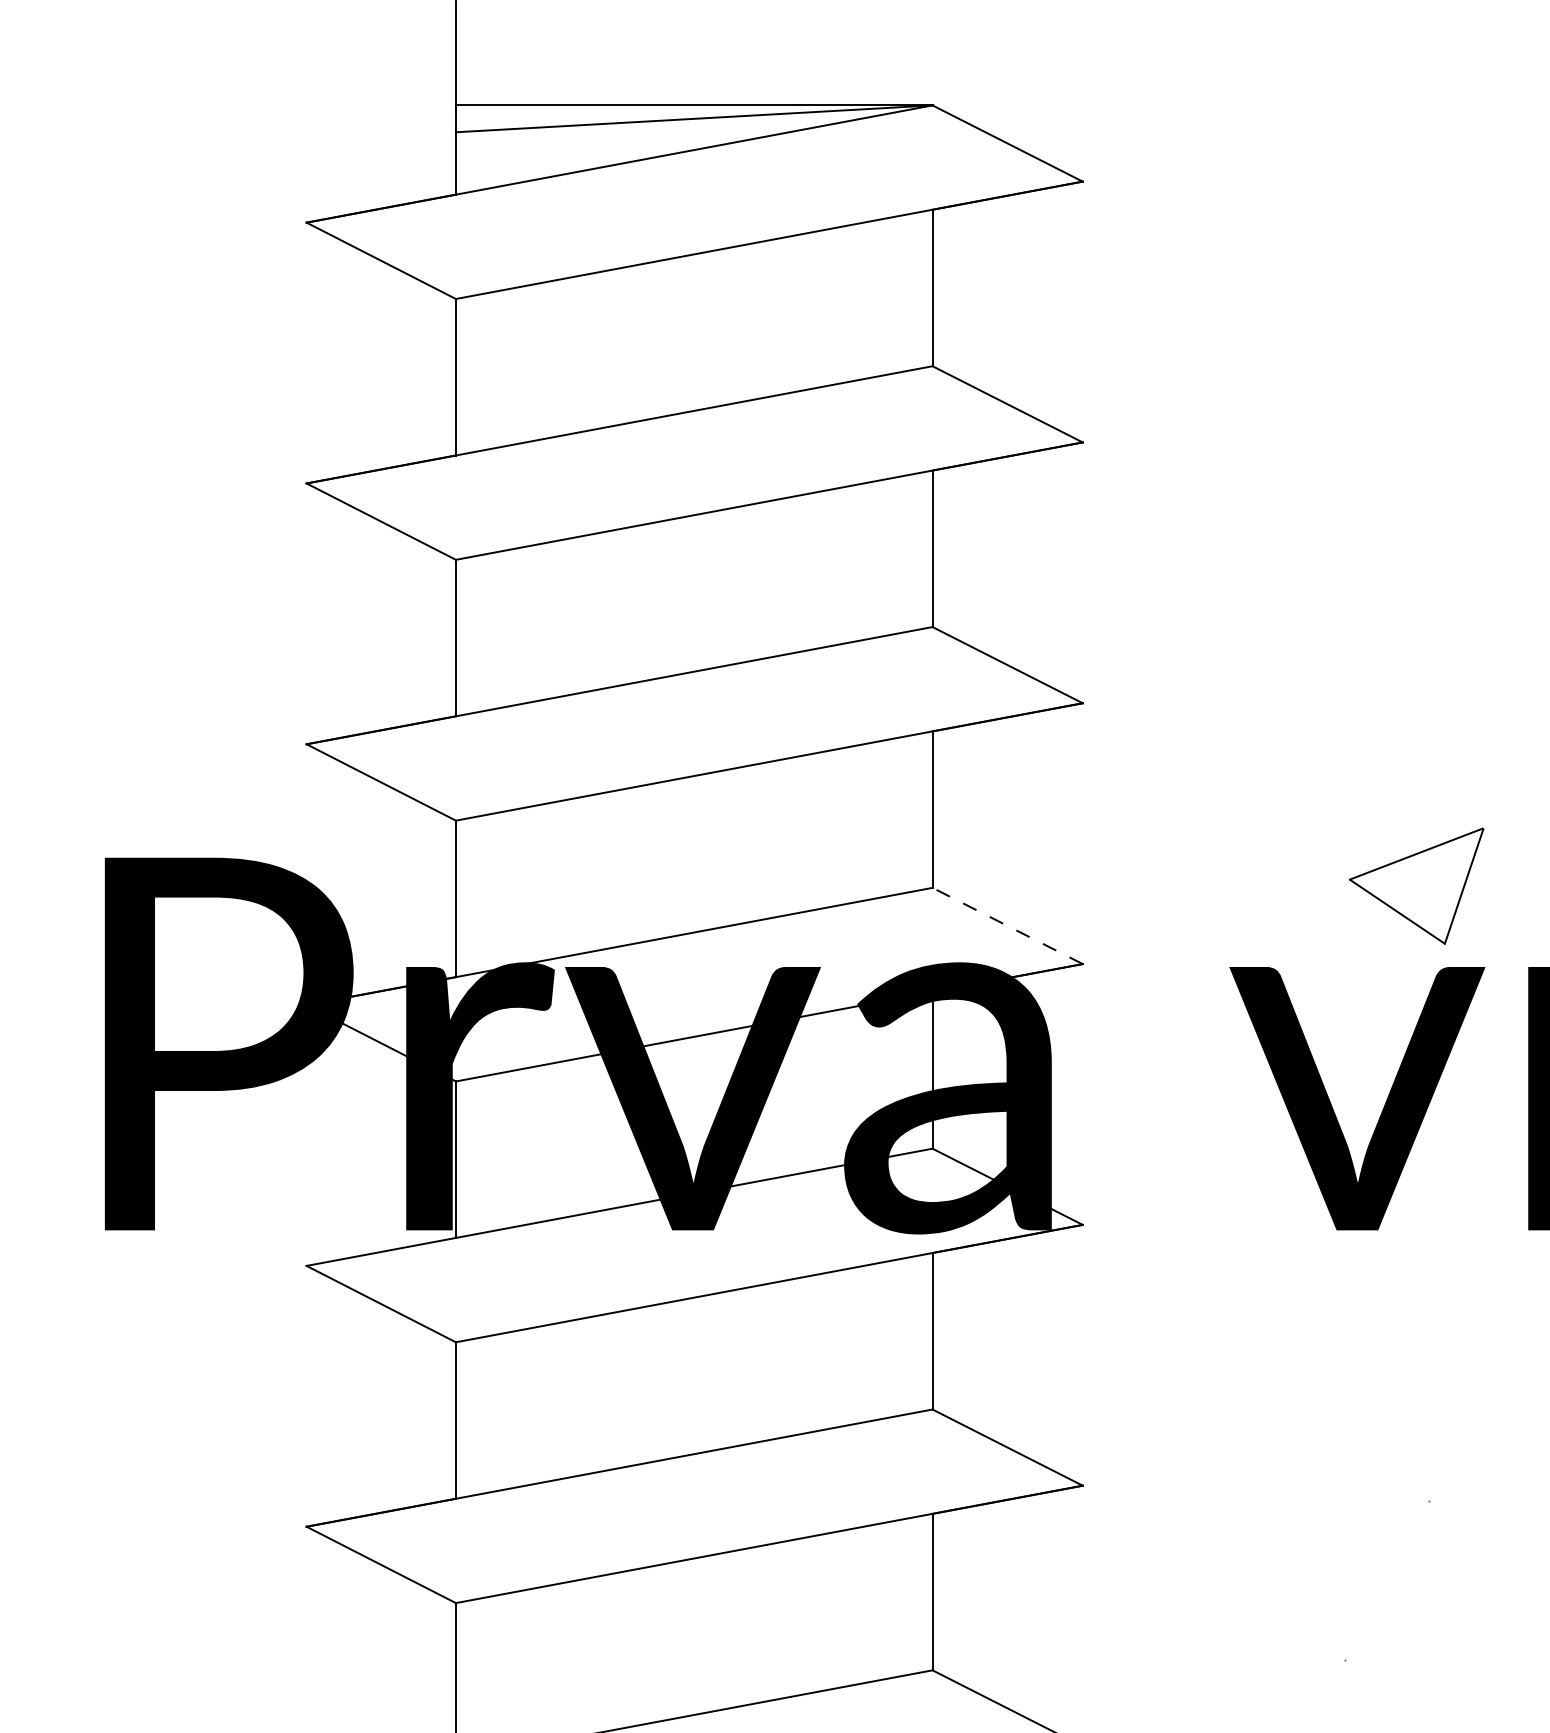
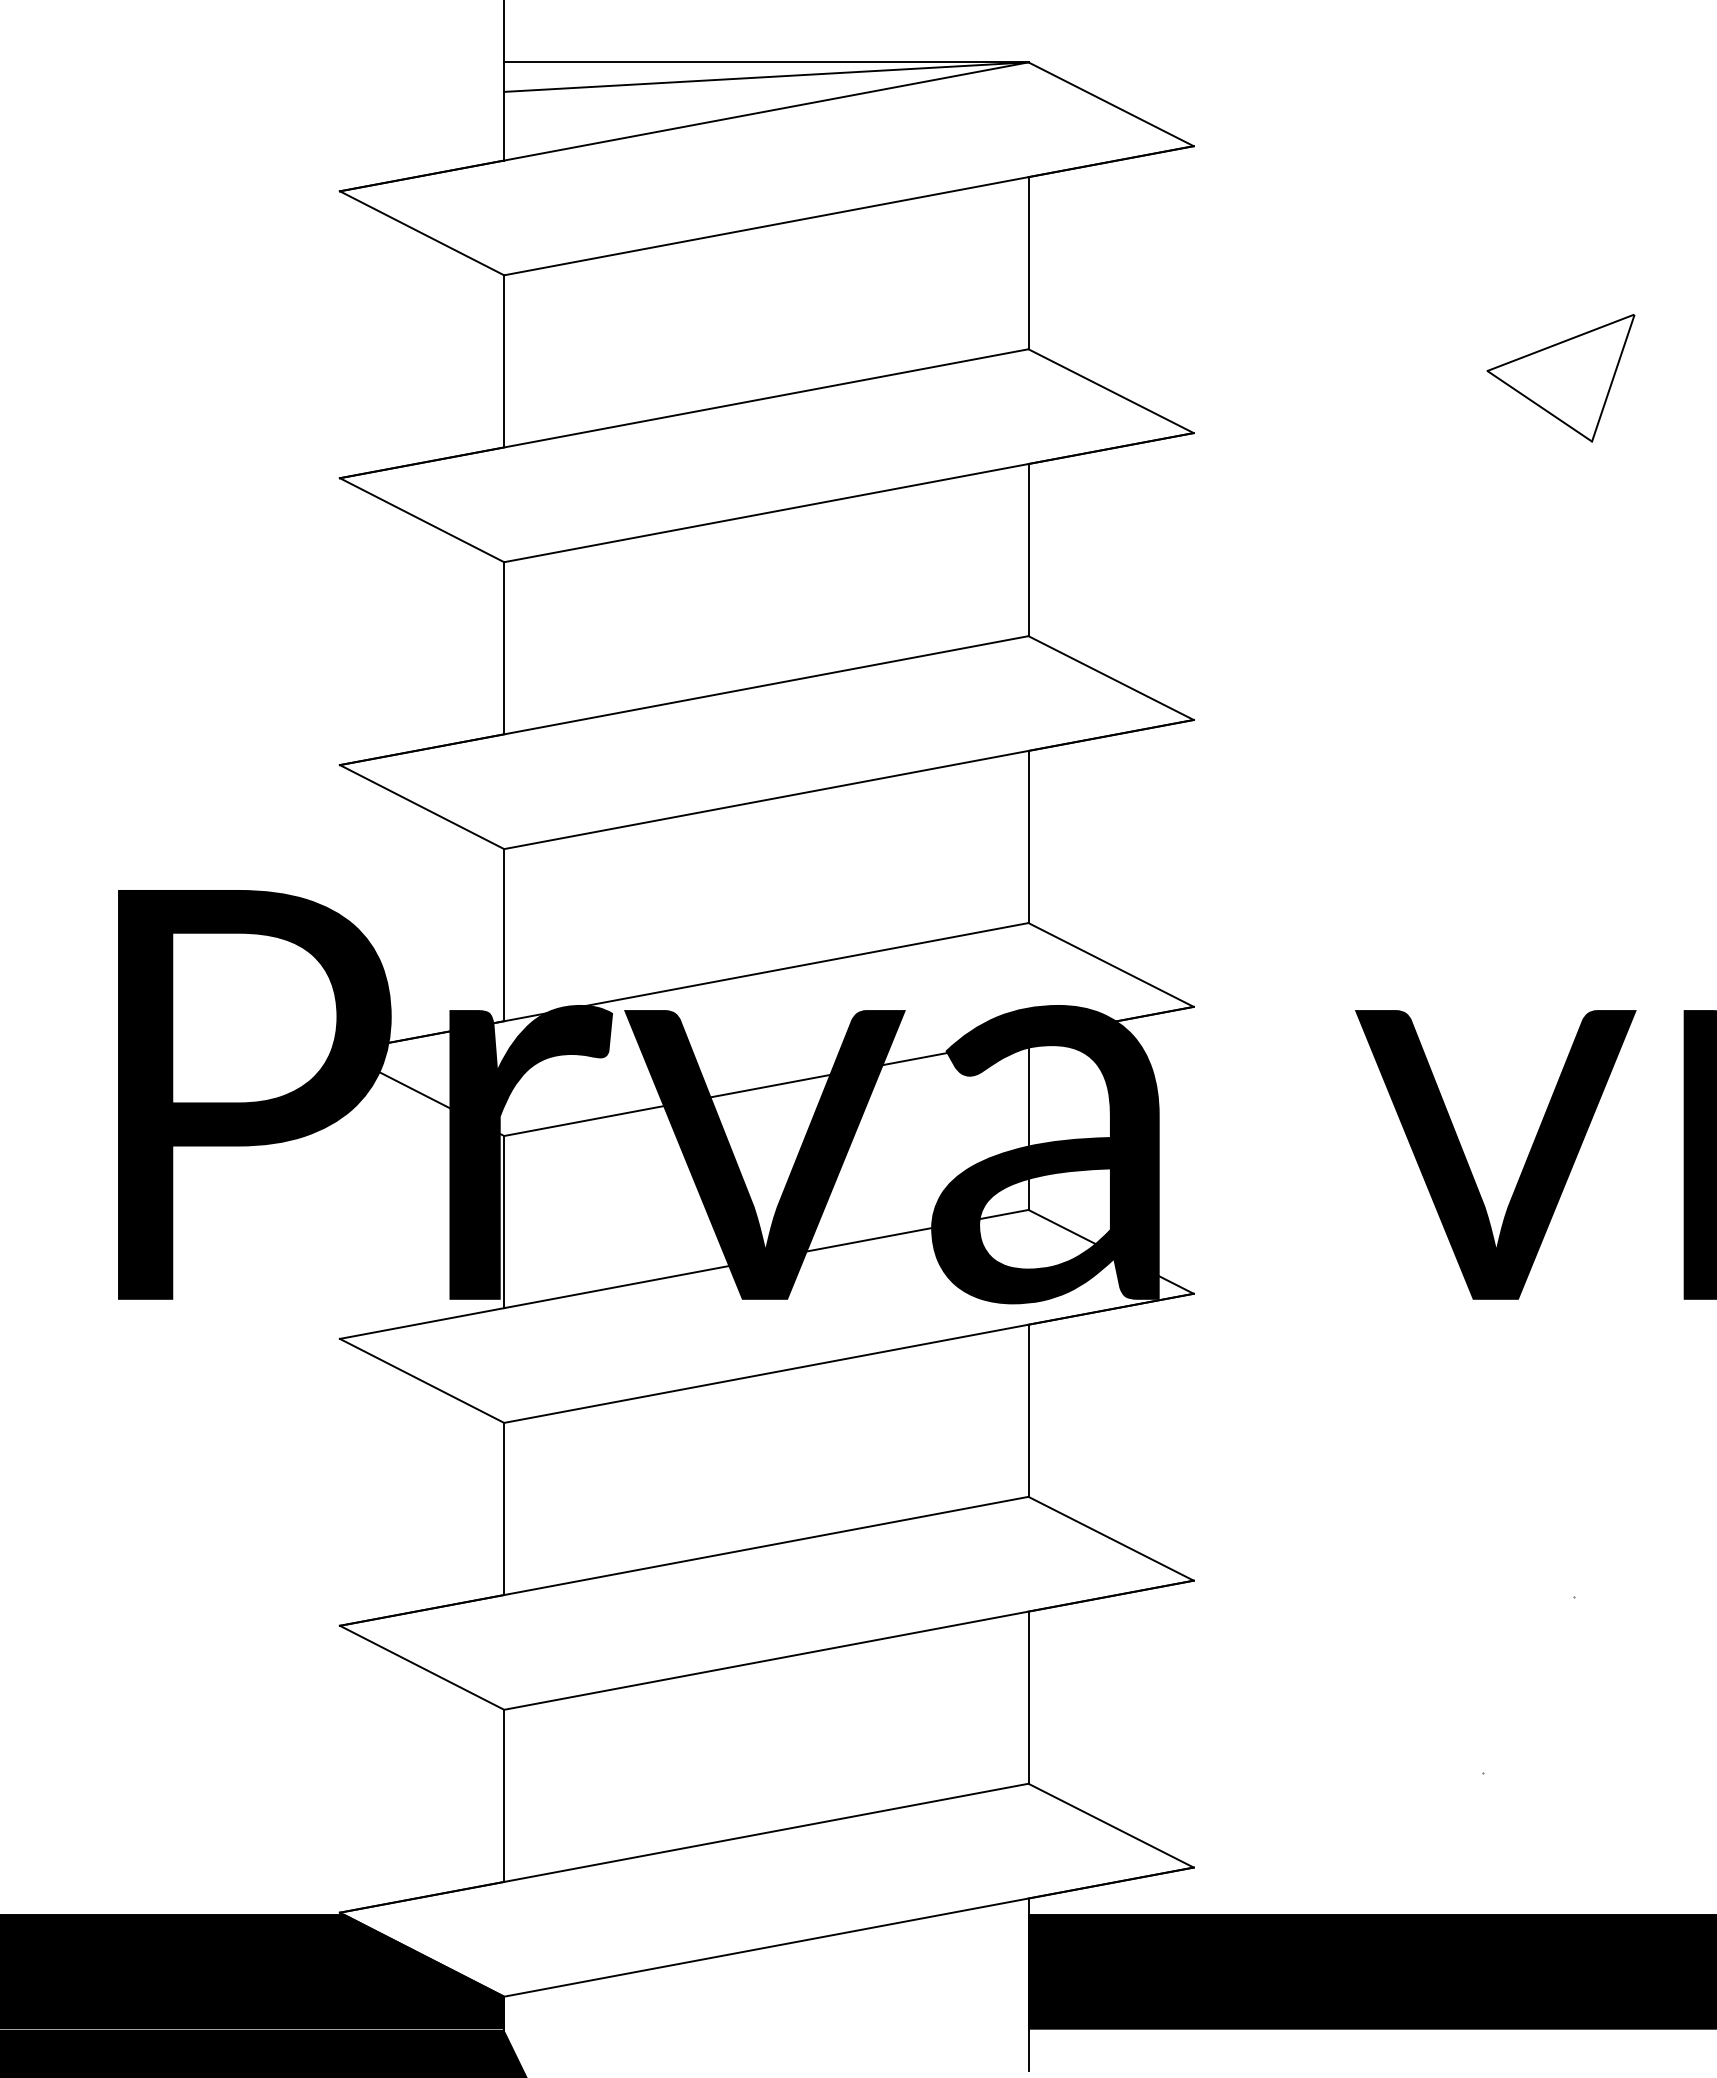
part: (1416, 886) -> (1560, 378), moved
line: (1008, 925) -> (1111, 964), dashed -> solid

